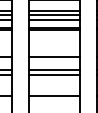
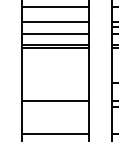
line: (53, 14) -> (54, 26), removed
line: (53, 57) -> (54, 83), removed
line: (53, 74) -> (54, 106), removed

